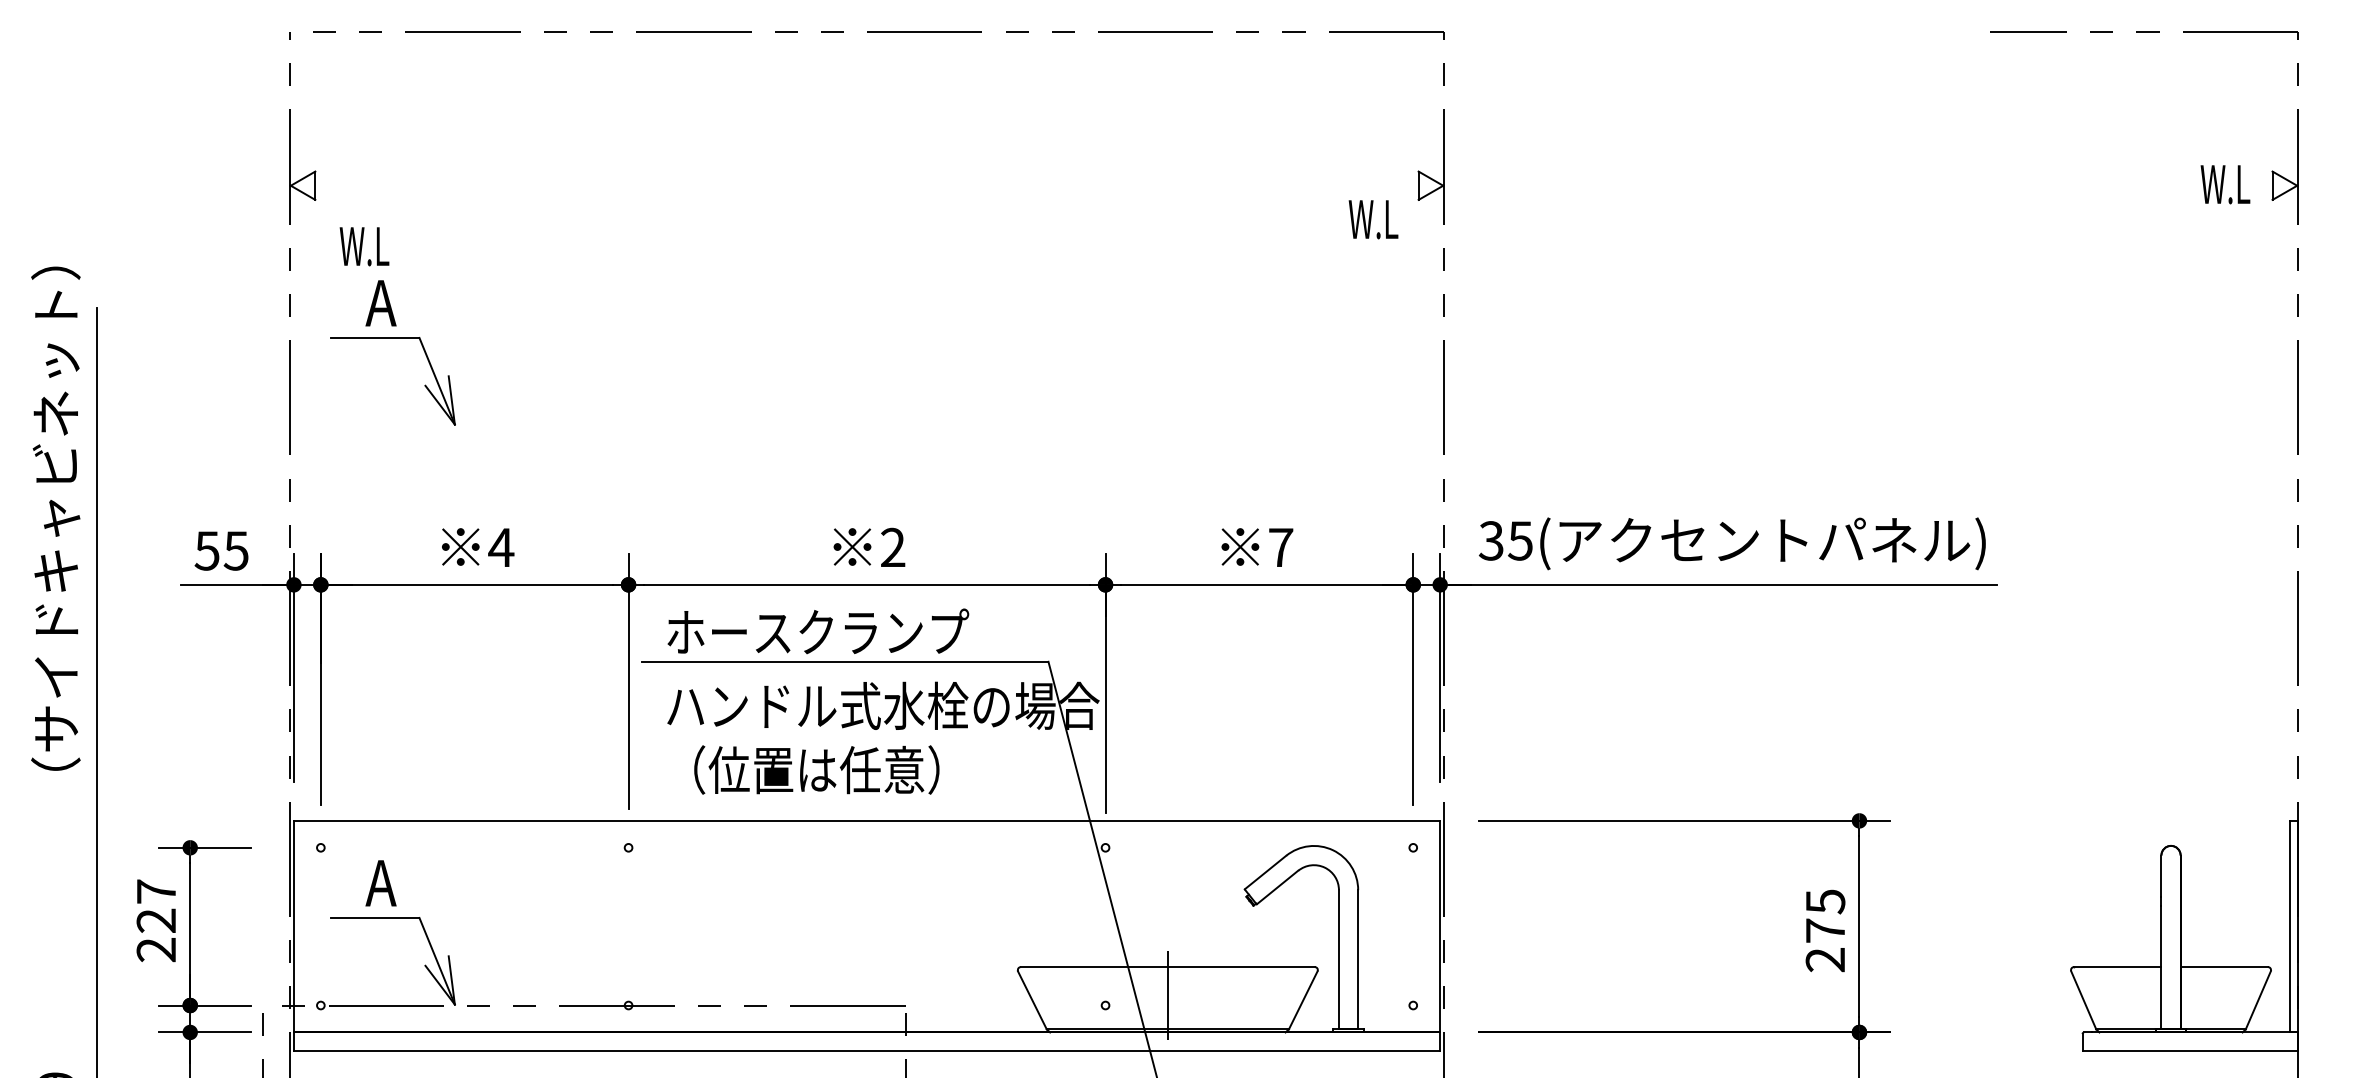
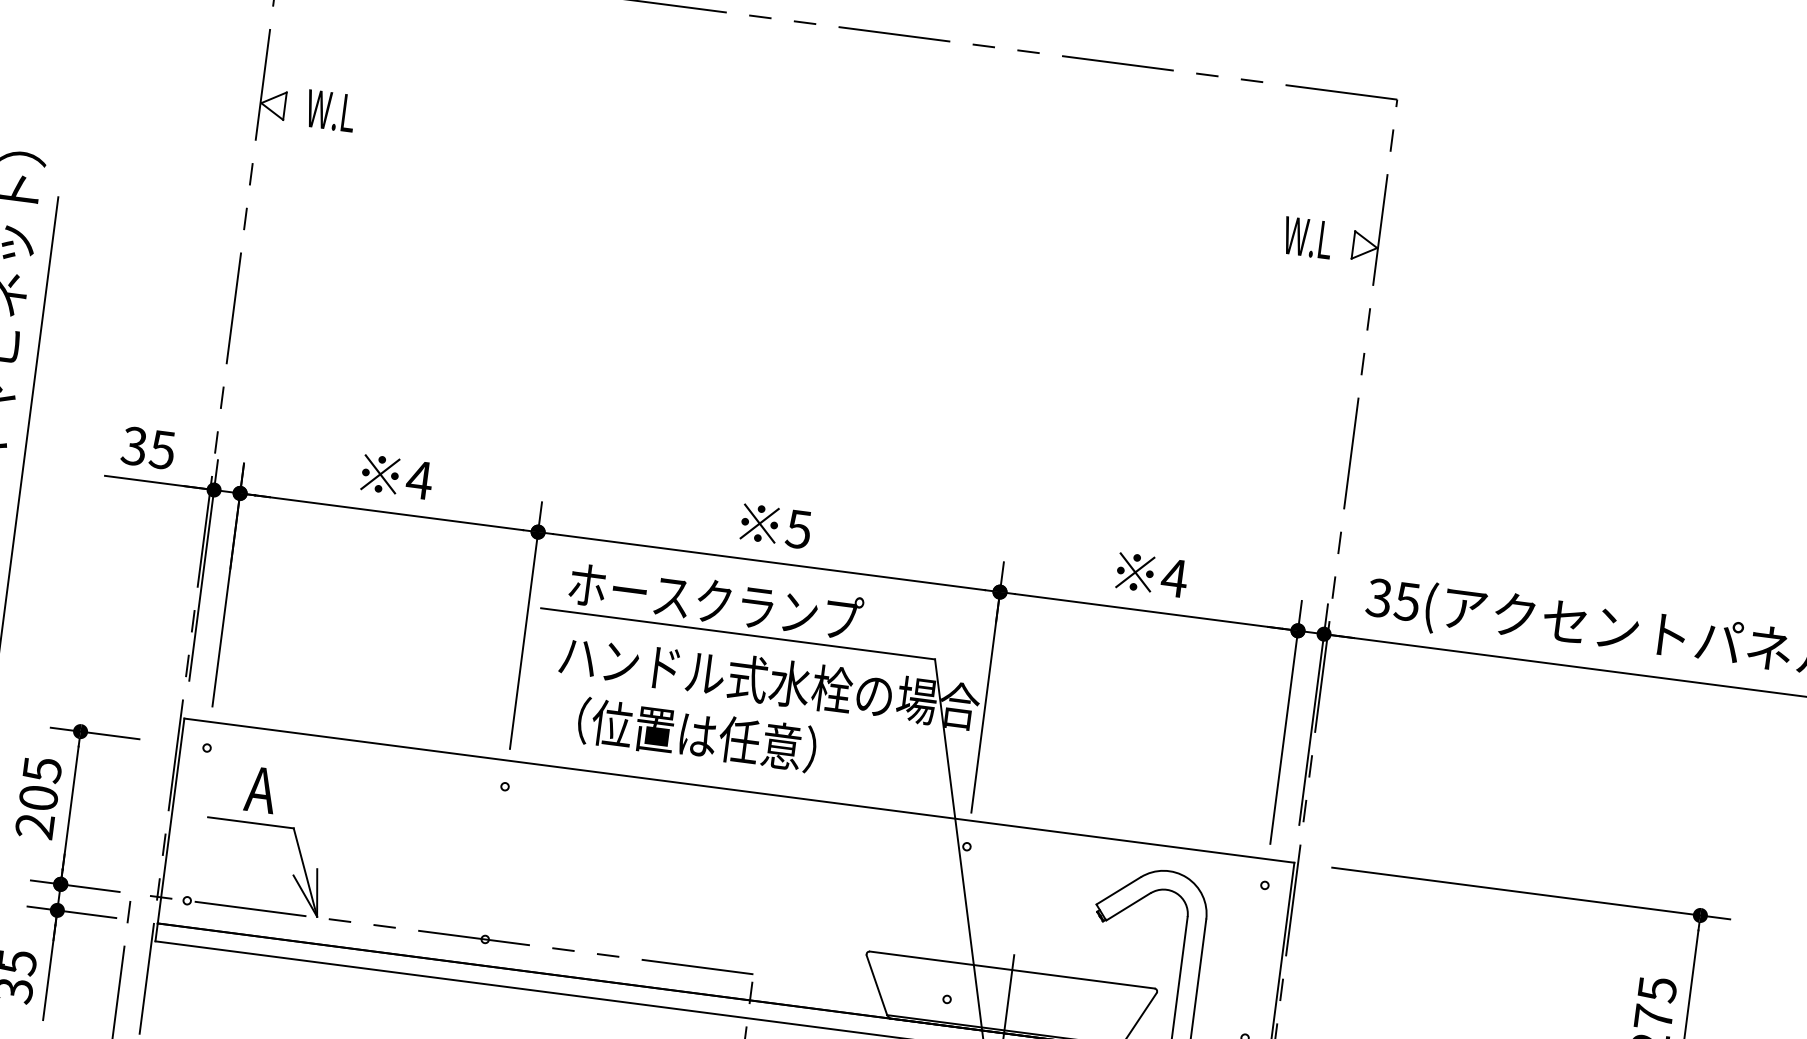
text: (1373, 219) -> (1307, 237), moved
text: (364, 246) -> (330, 110), moved
part: (392, 338) -> (340, 263), removed
text: (892, 547) -> (798, 529), 2 -> 5
text: (1280, 547) -> (1174, 577), 7 -> 4
text: (207, 550) -> (134, 445), 55 -> 35
text: (156, 905) -> (40, 783), 227 -> 205

